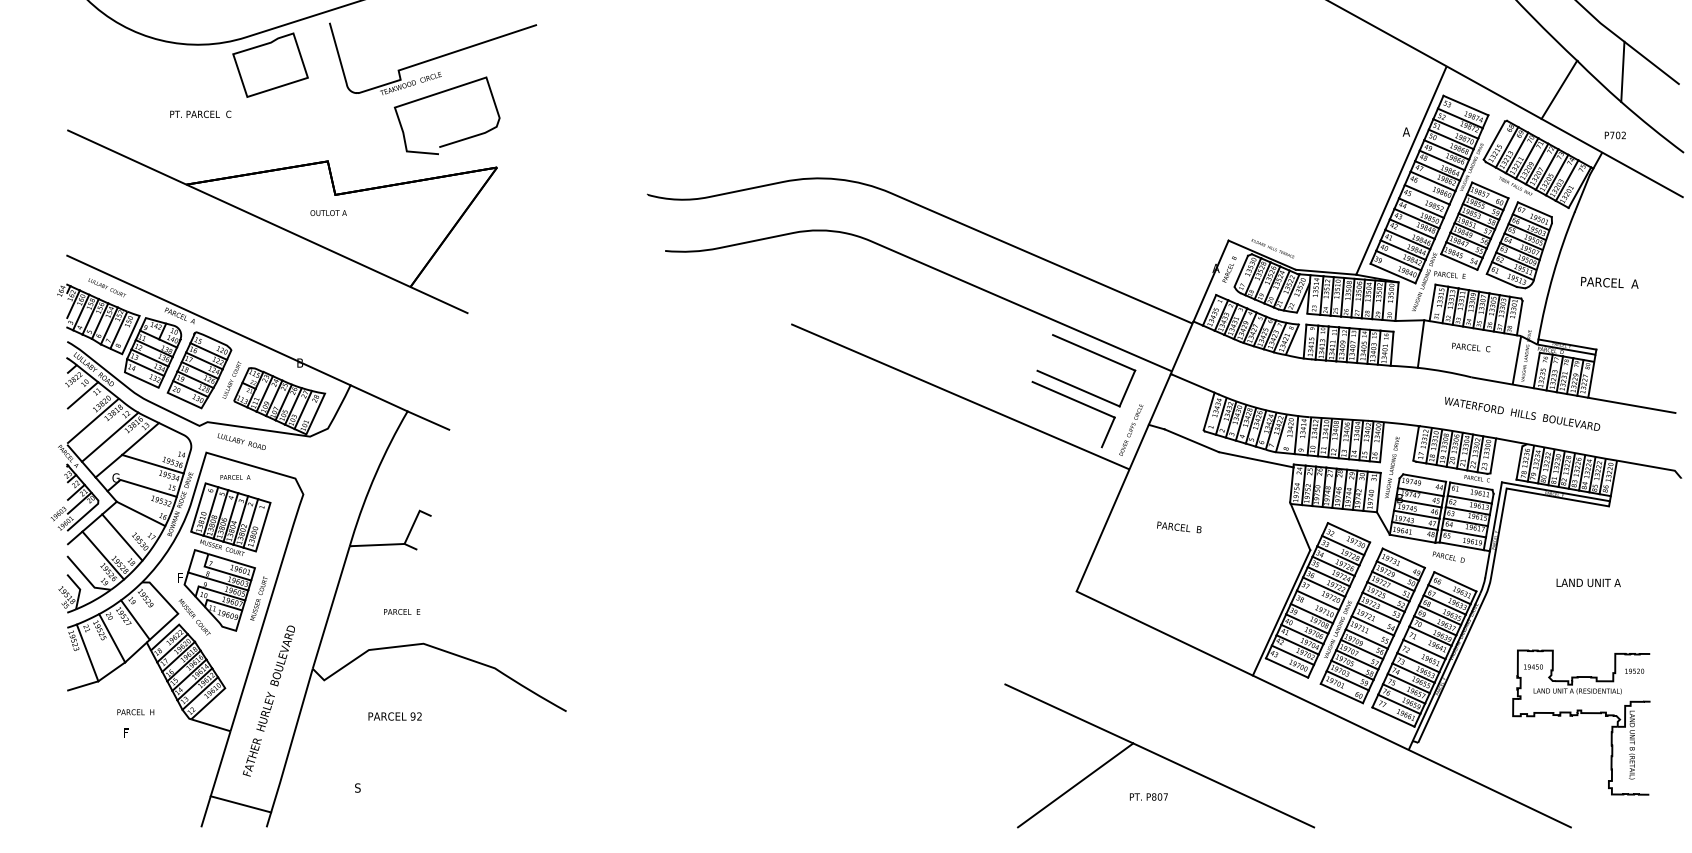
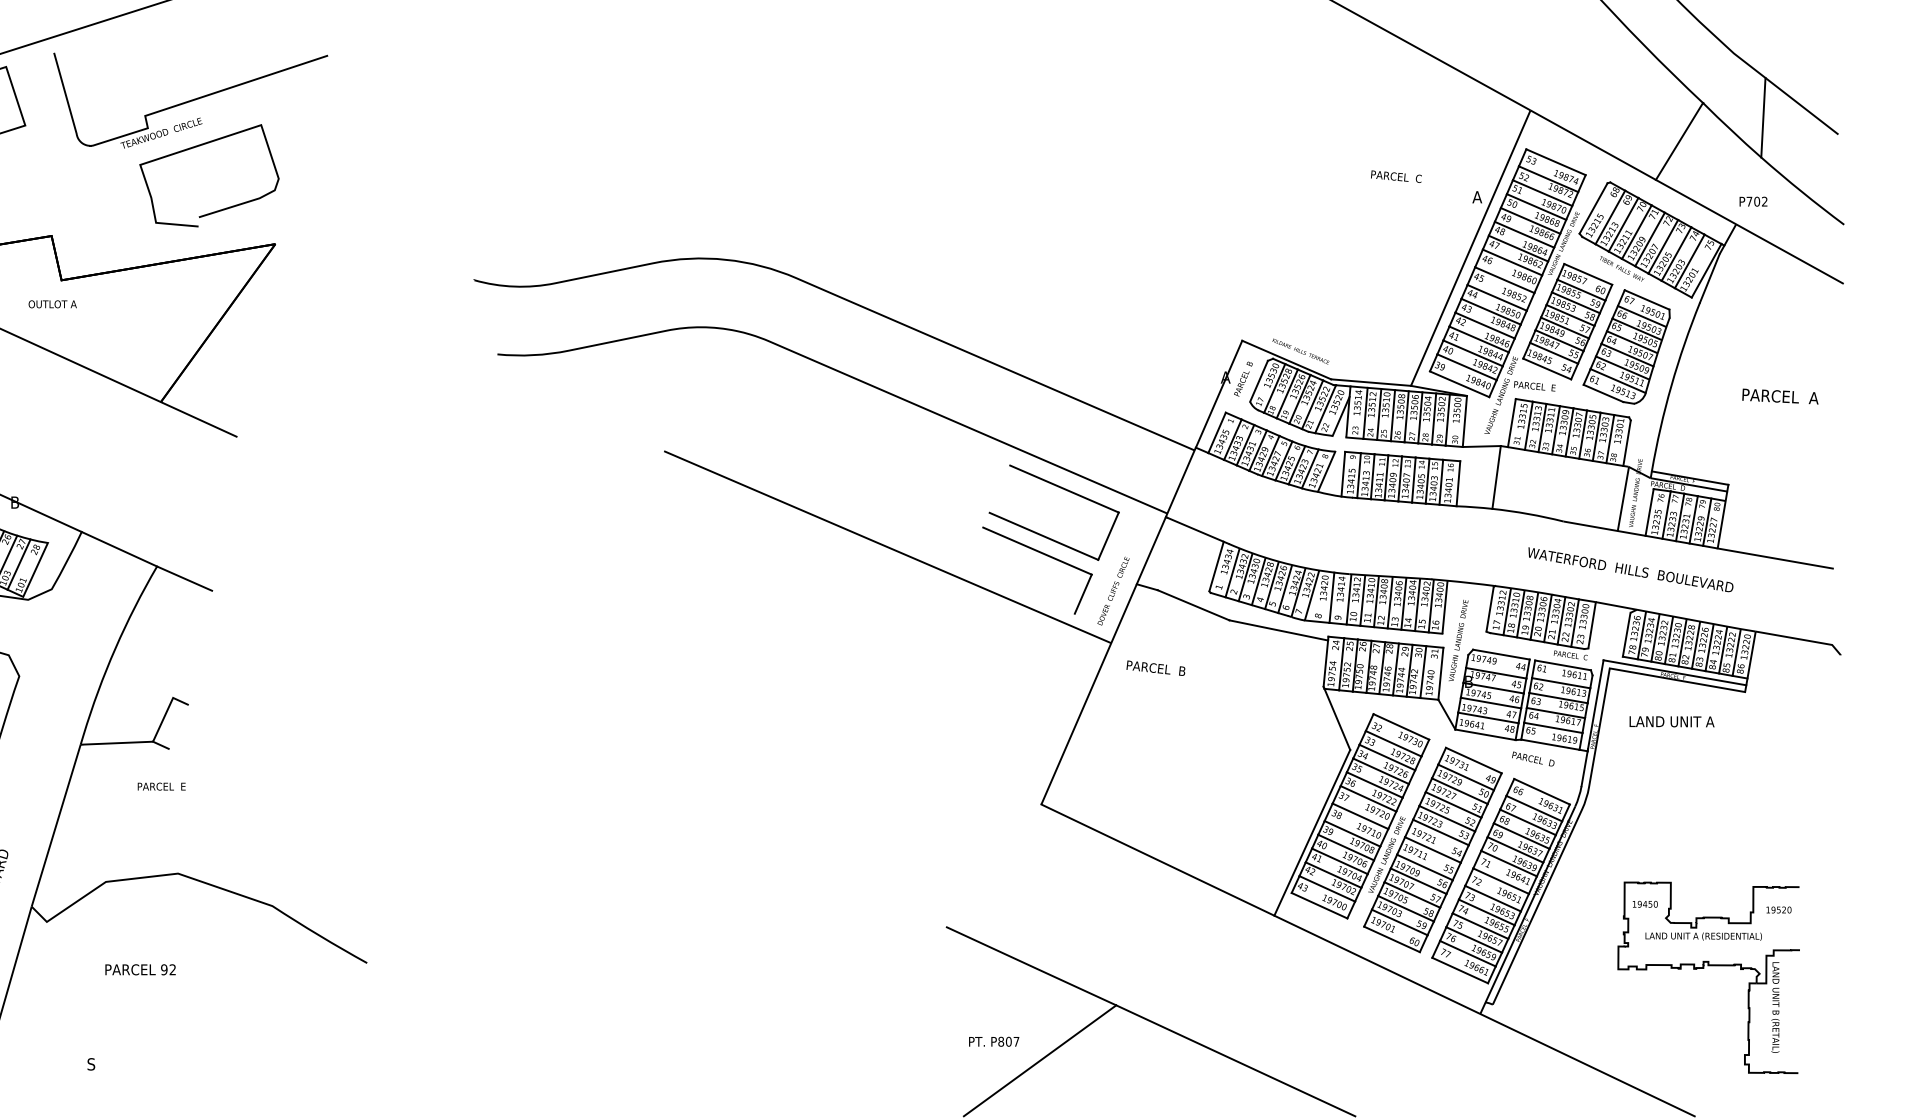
text: (1609, 282) -> (1780, 396), moved
text: (1471, 347) -> (1396, 176), moved
text: (1179, 527) -> (1156, 668), moved
text: (1588, 582) -> (1671, 721), moved
text: (402, 611) -> (162, 786), moved
text: (1148, 796) -> (993, 1041), moved

